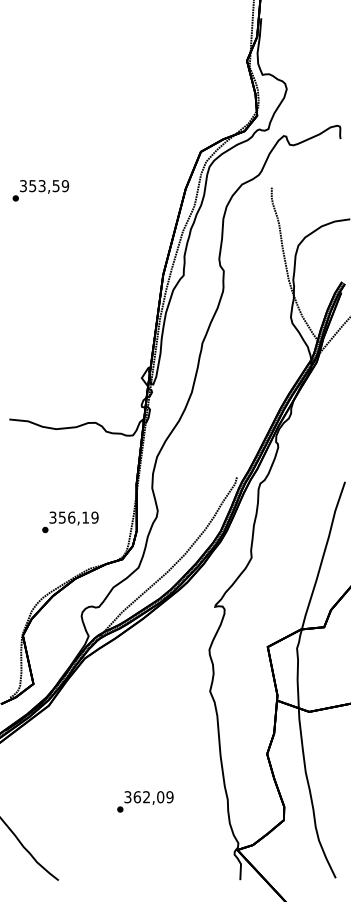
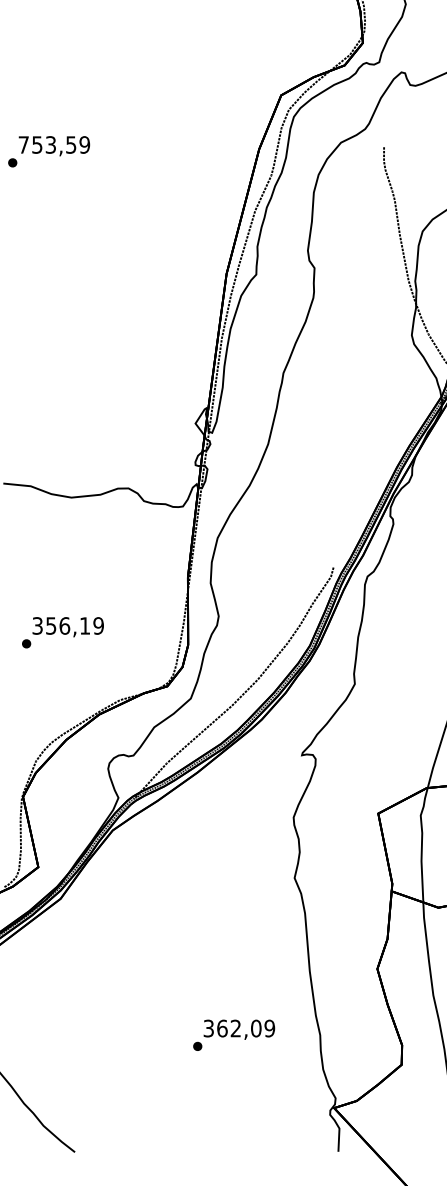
text: (23, 186) -> (23, 145), 353,59 -> 753,59
text: (70, 522) -> (63, 632), moved
text: (145, 801) -> (234, 1034), moved

